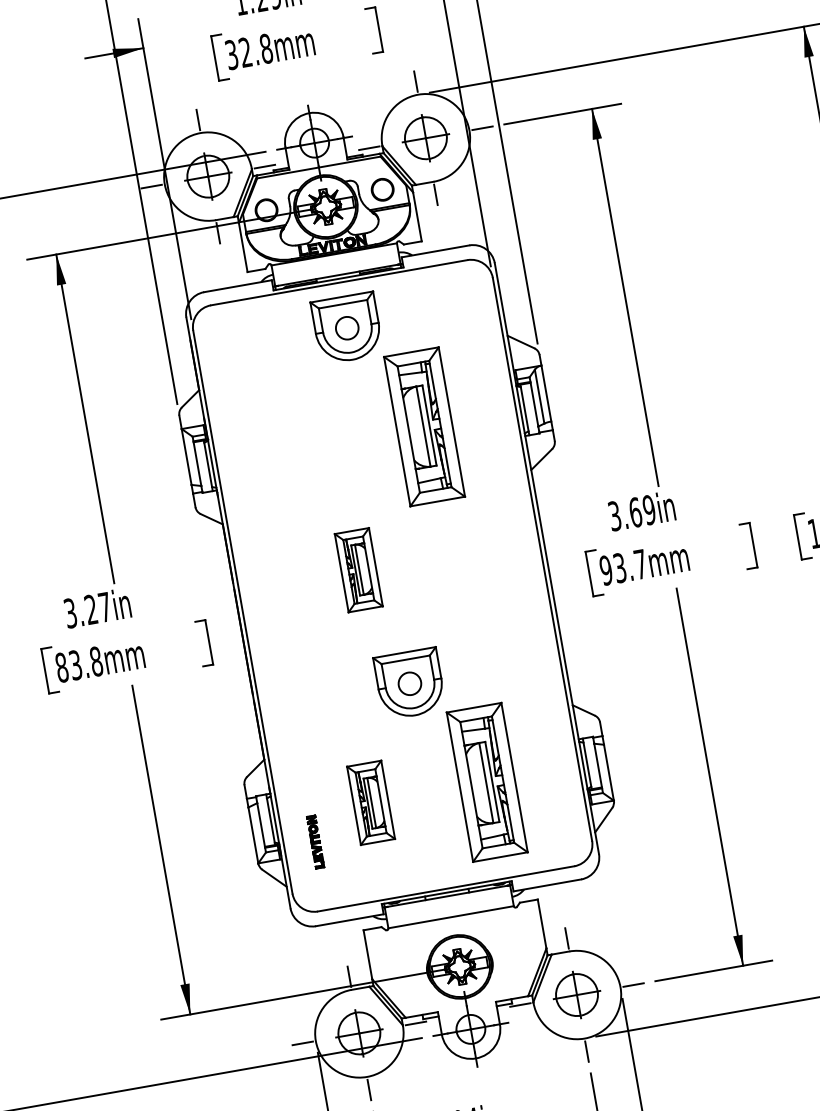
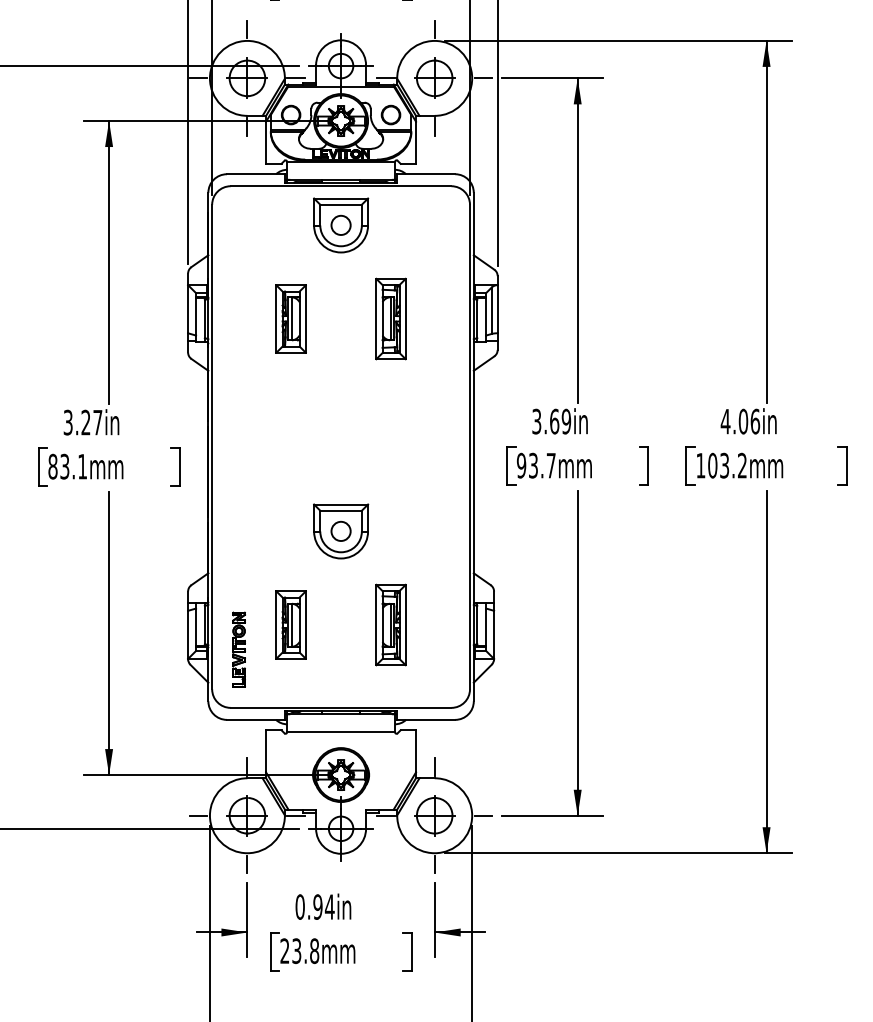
part: (423, 426) -> (390, 318), size x0.62
part: (357, 569) -> (290, 318), moved
text: (96, 661) -> (82, 466), 83.8mm -> 83.1mm
part: (486, 781) -> (390, 624), size x0.62
part: (314, 842) -> (238, 649), size x1.67

